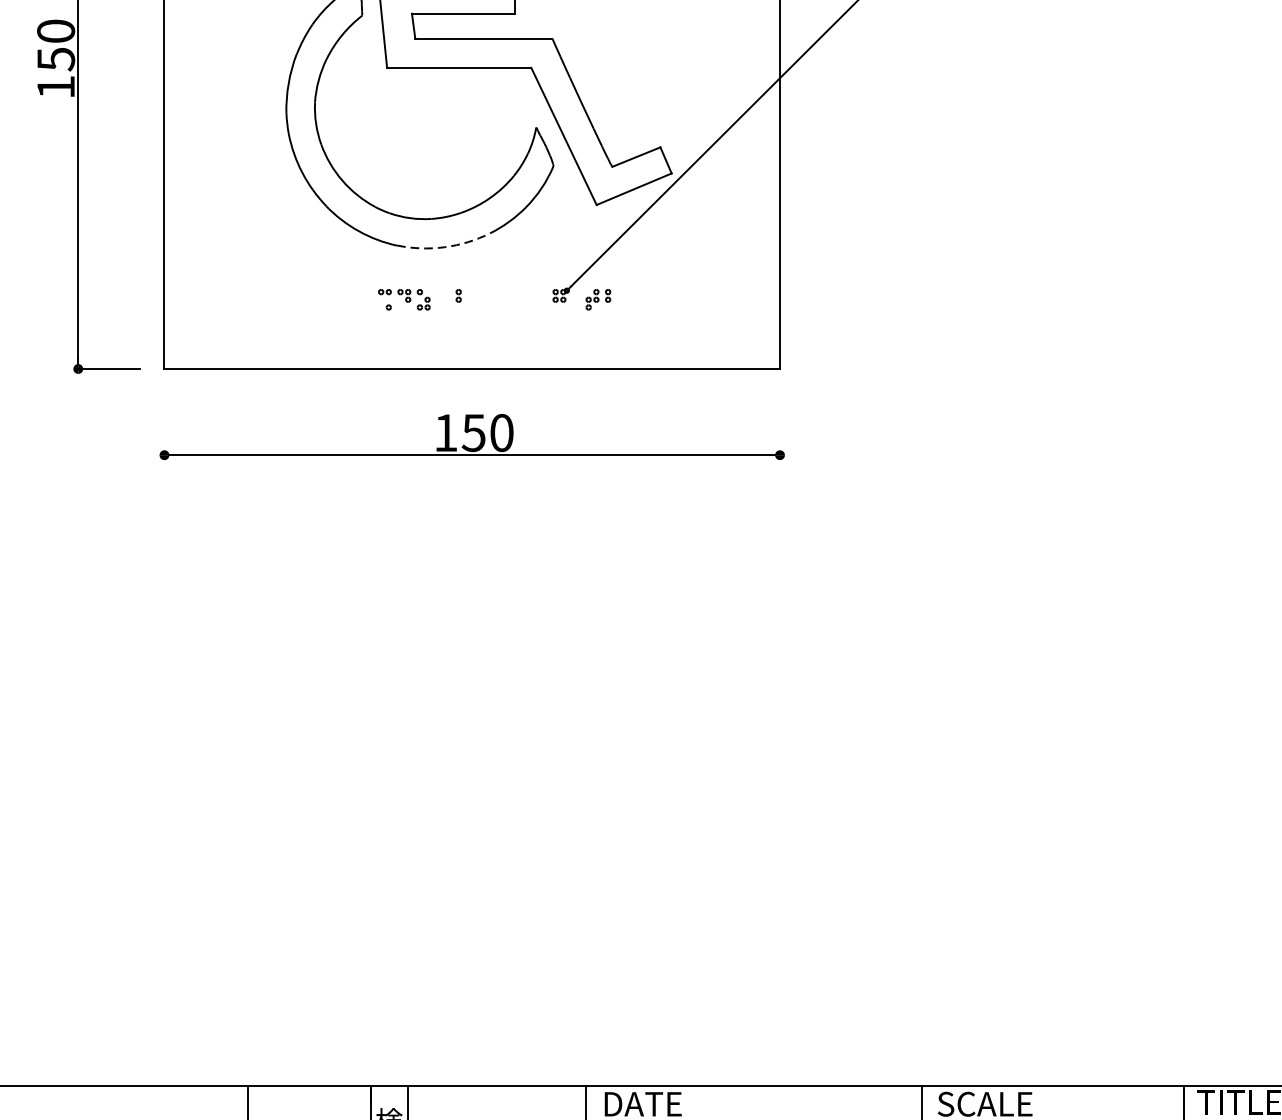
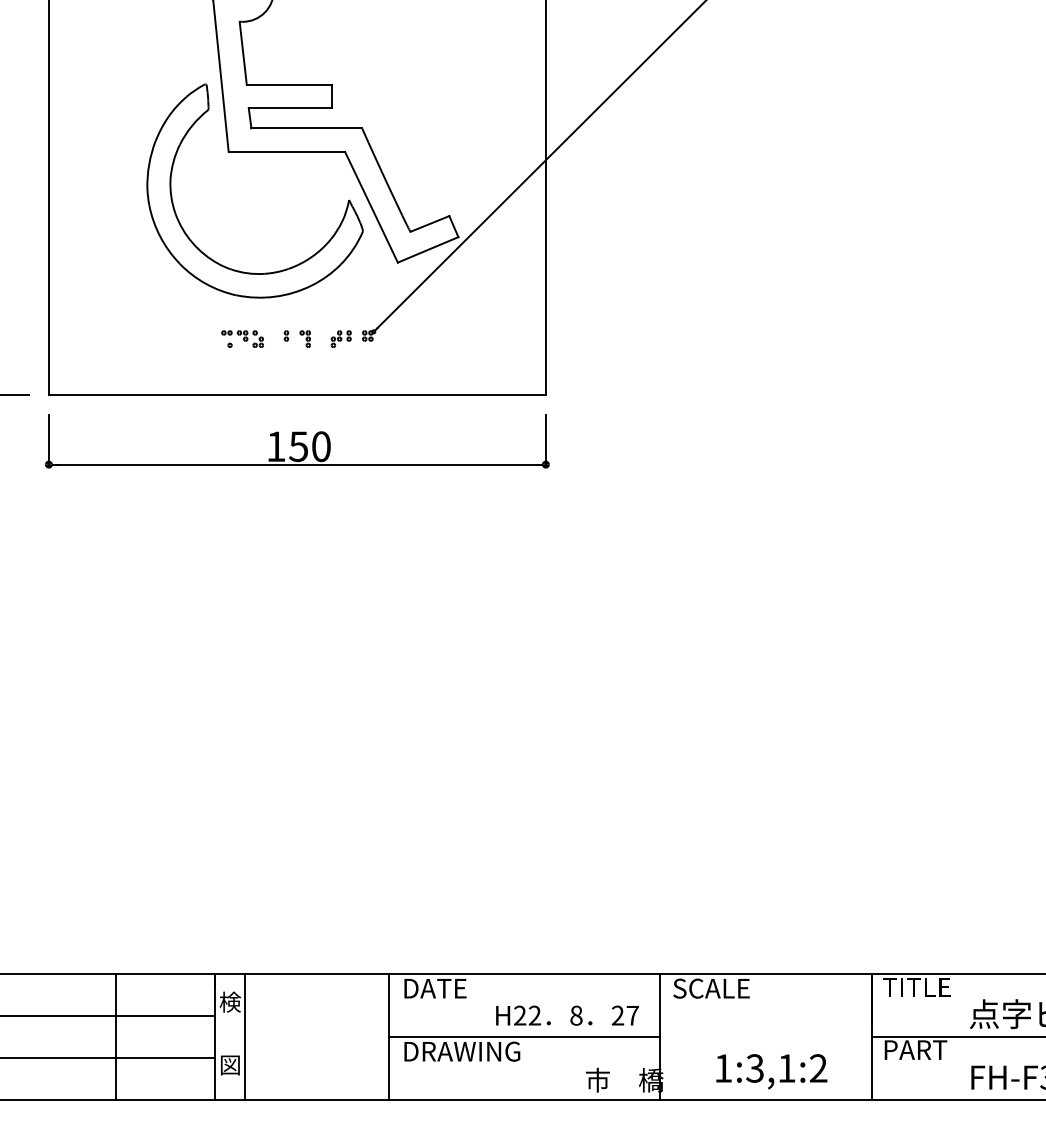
arc: (445, 246) -> (275, 296), dashed -> solid
part: (481, 298) -> (304, 338), added
part: (597, 298) -> (340, 338), moved
line: (163, 424) -> (48, 439), added
line: (779, 424) -> (545, 439), added

